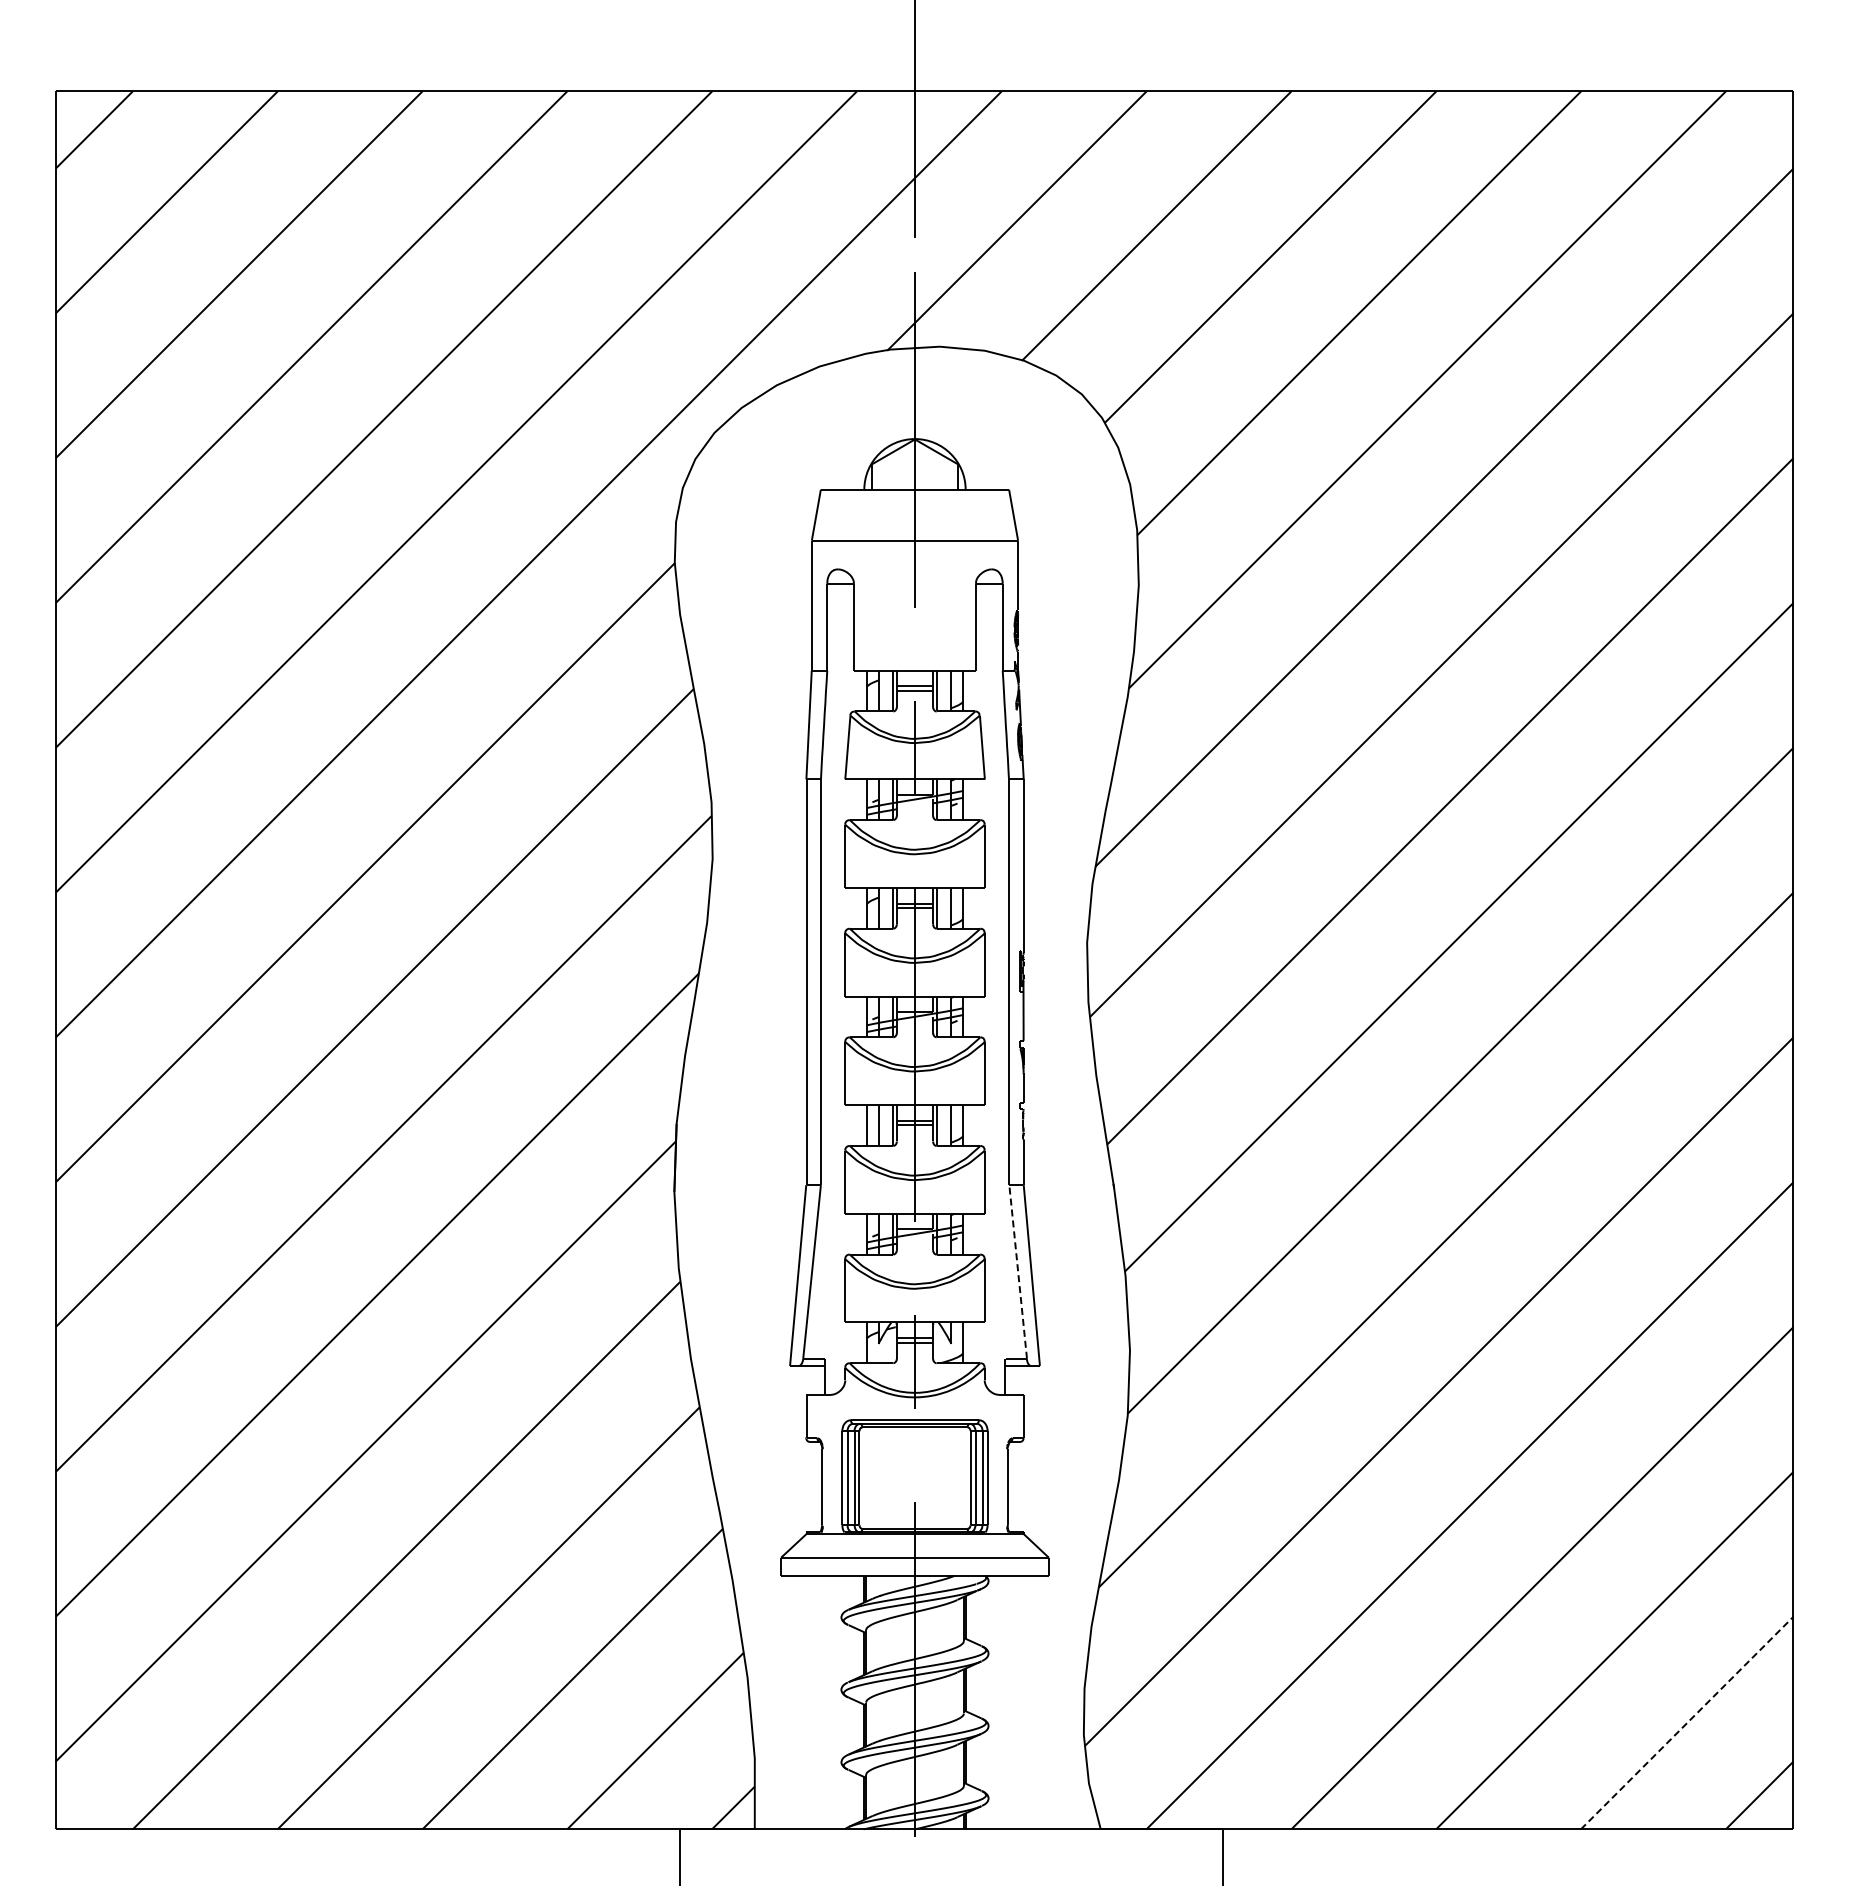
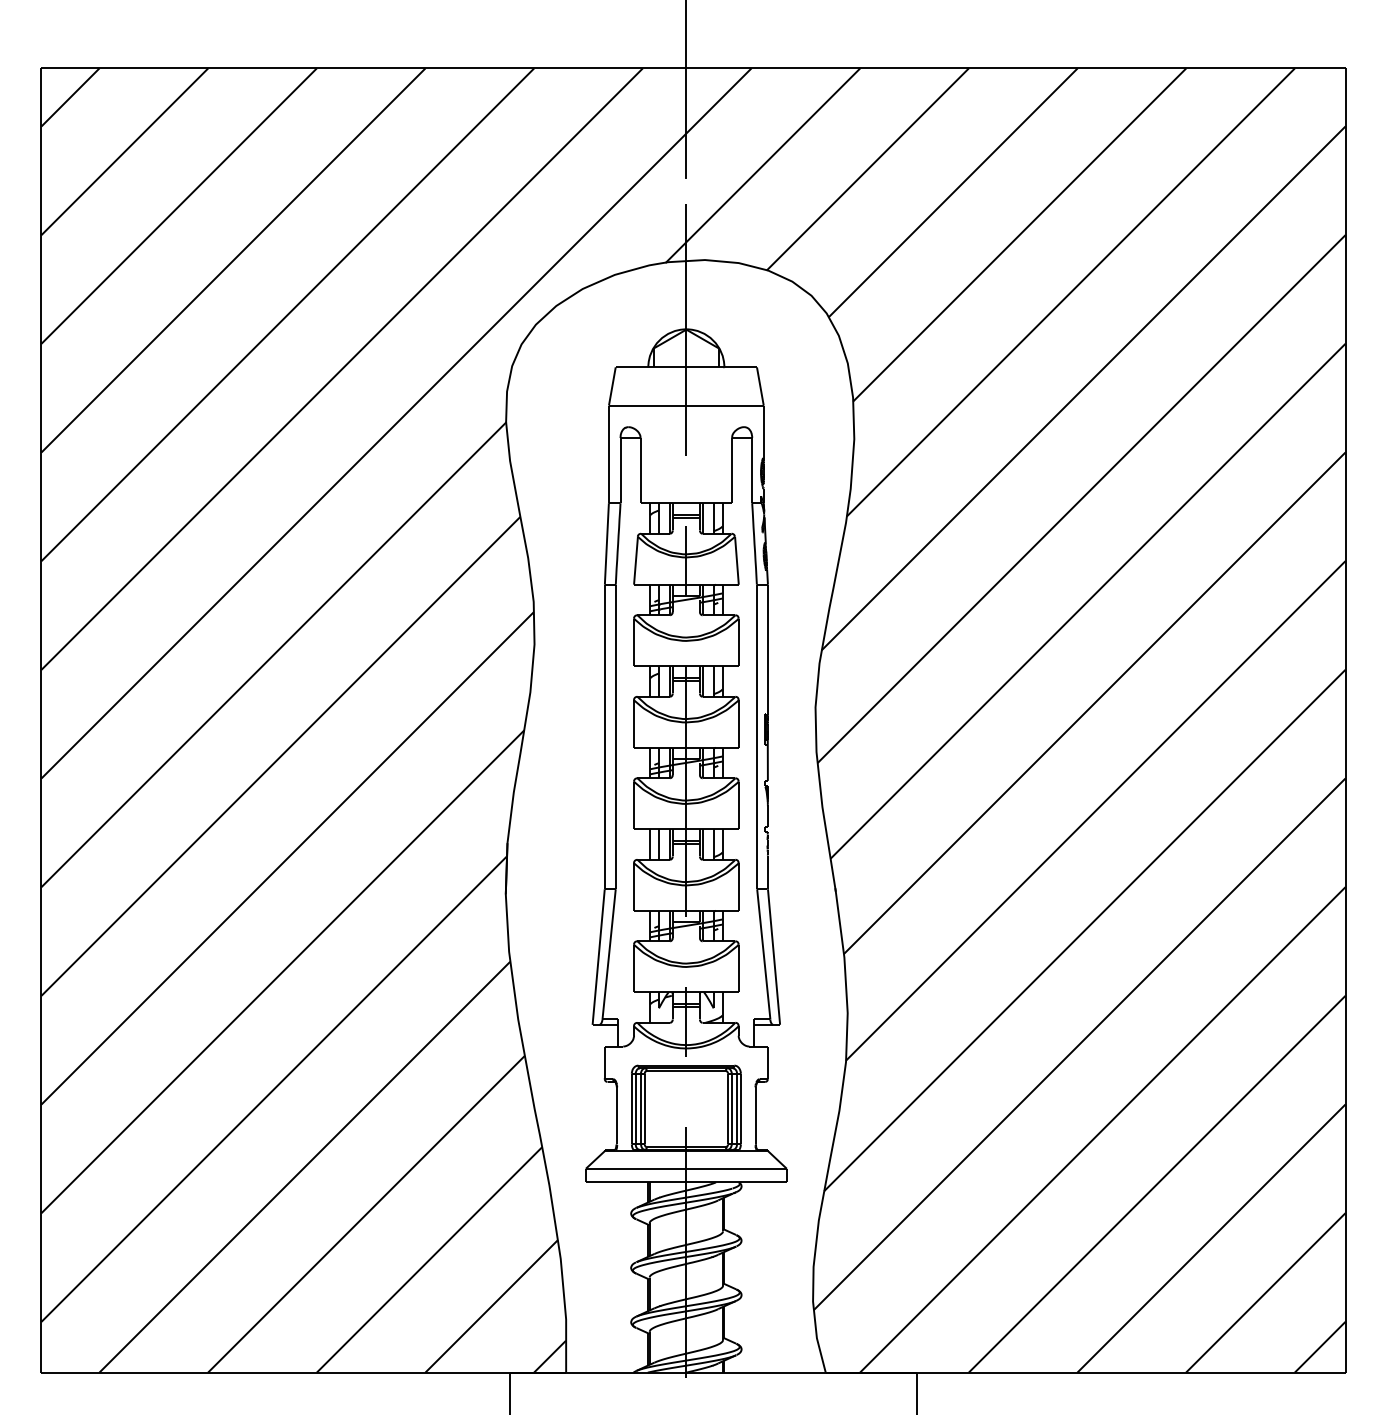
line: (1018, 1271) -> (764, 954), dashed -> solid
line: (1687, 1722) -> (1266, 1292), dashed -> solid

